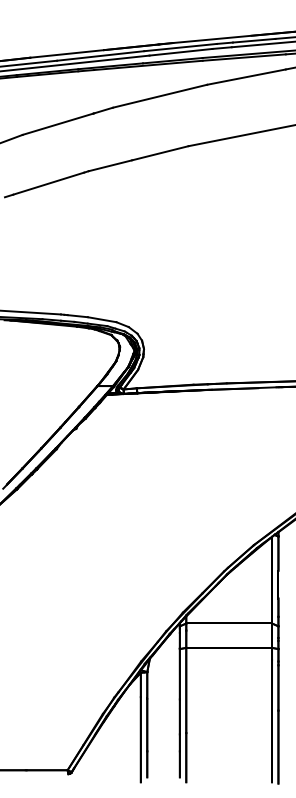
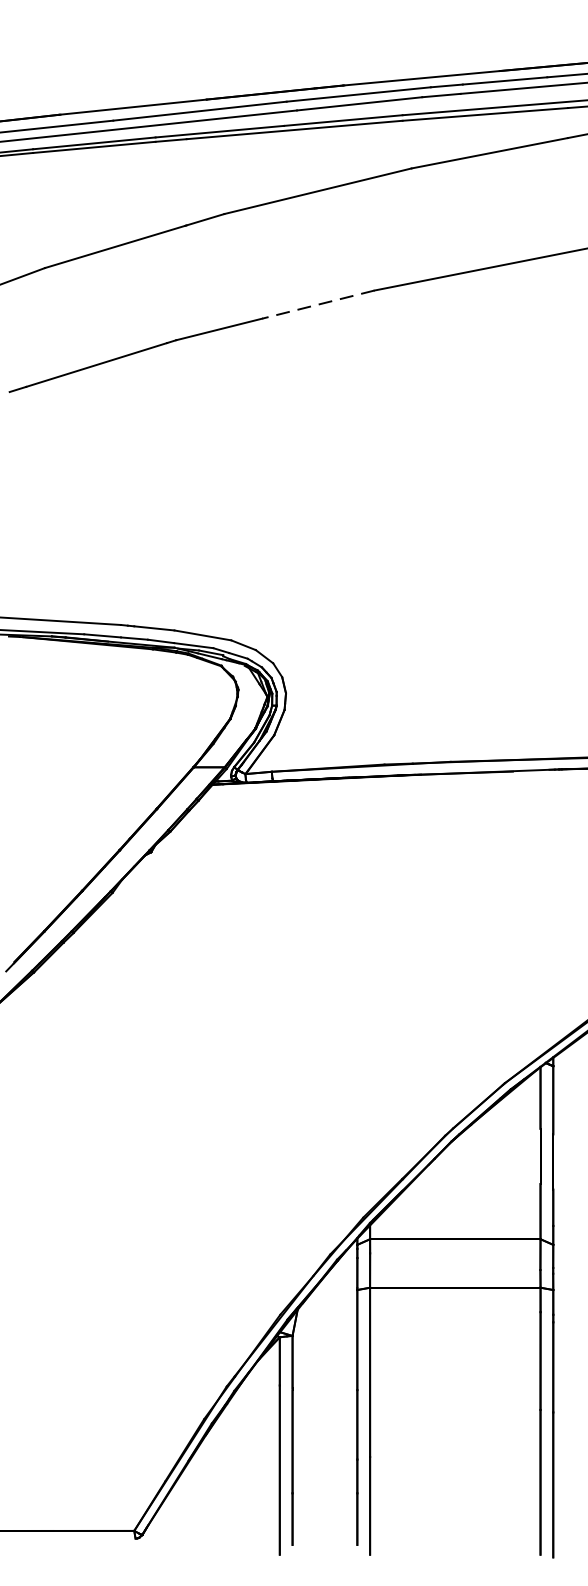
line: (159, 153) -> (316, 305), solid -> dashed

